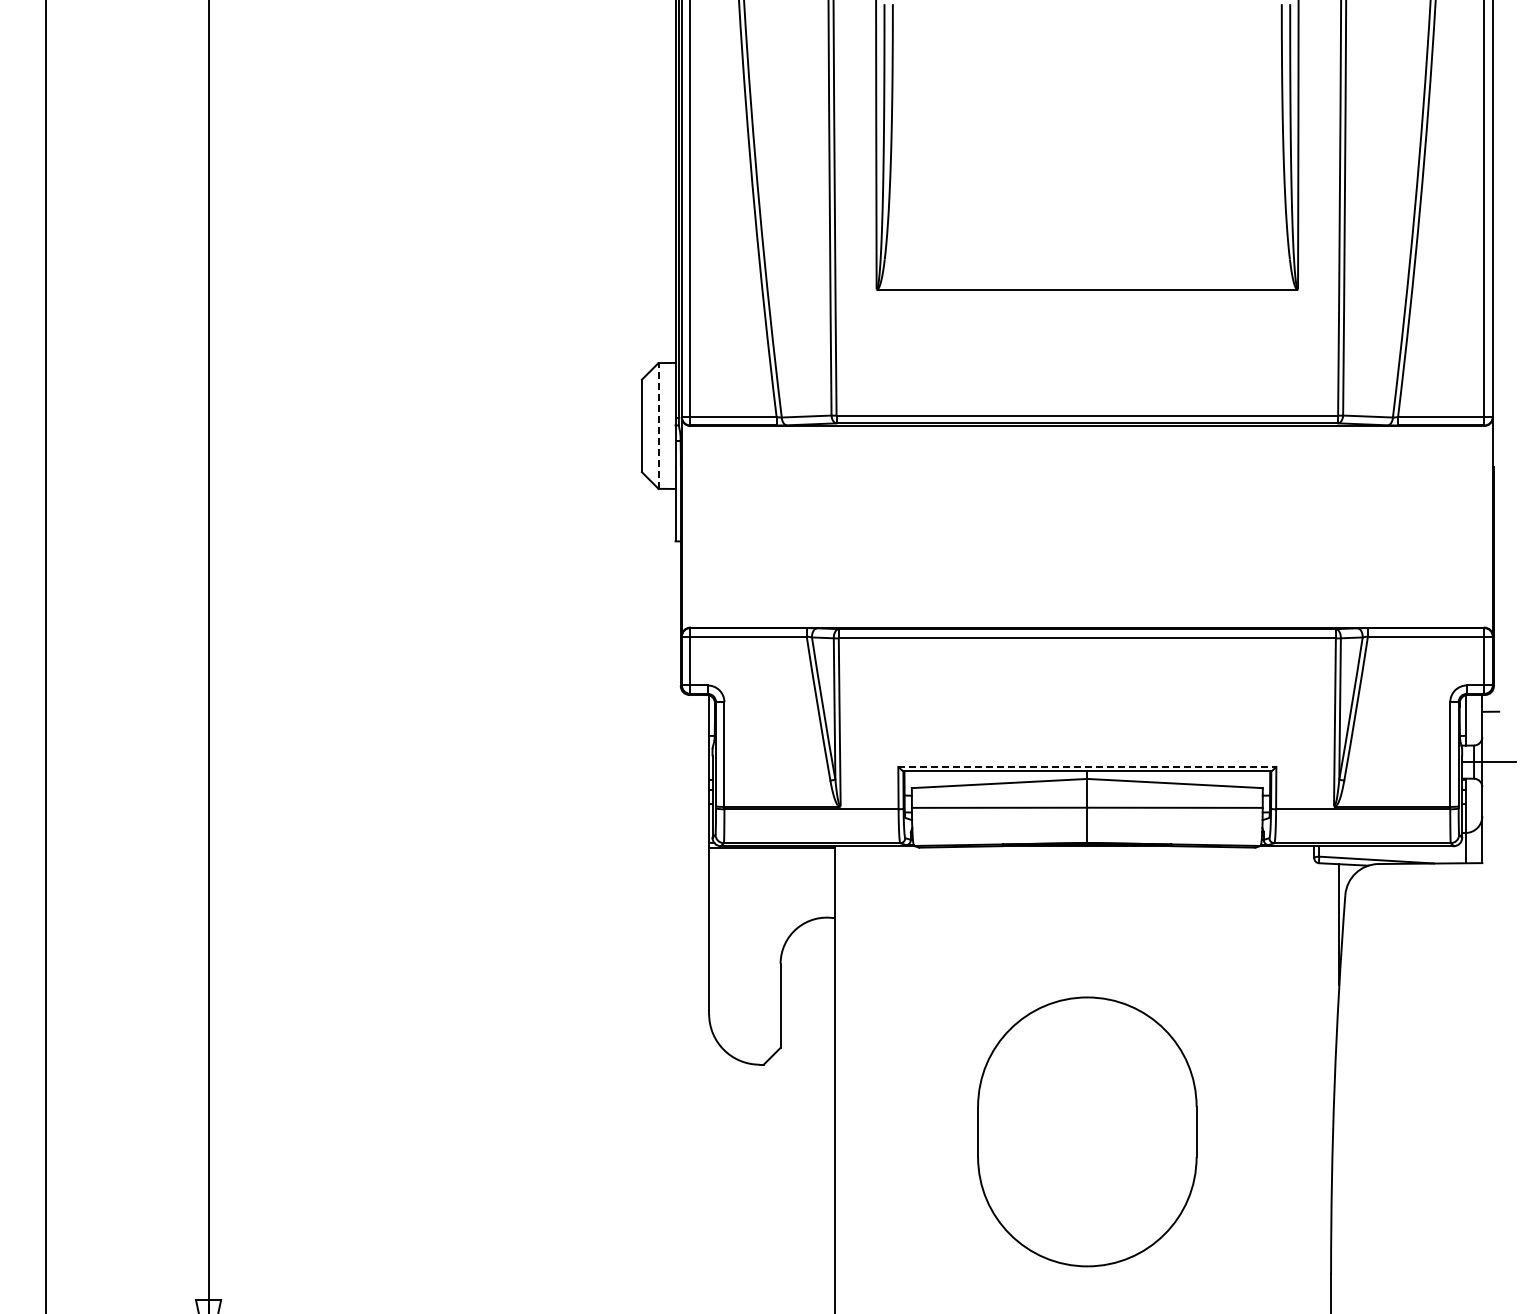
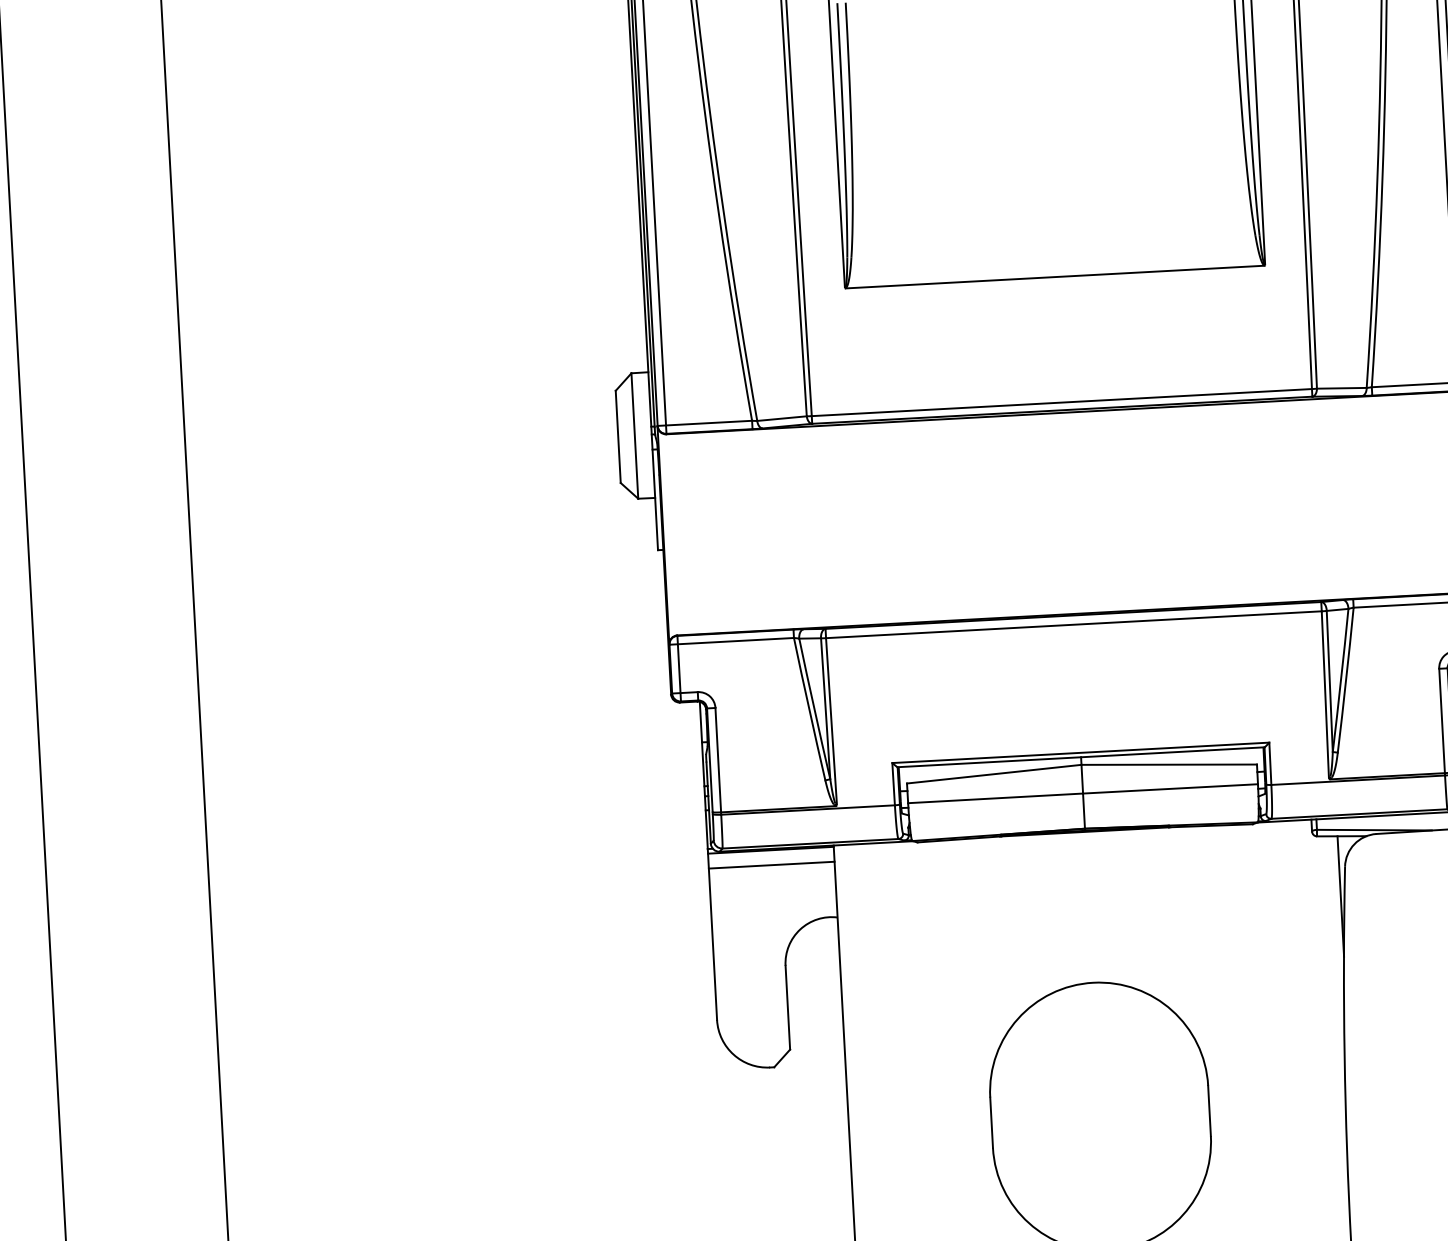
line: (658, 425) -> (634, 435), dashed -> solid
line: (1087, 766) -> (1080, 752), dashed -> solid
line: (772, 862) -> (772, 865), added

